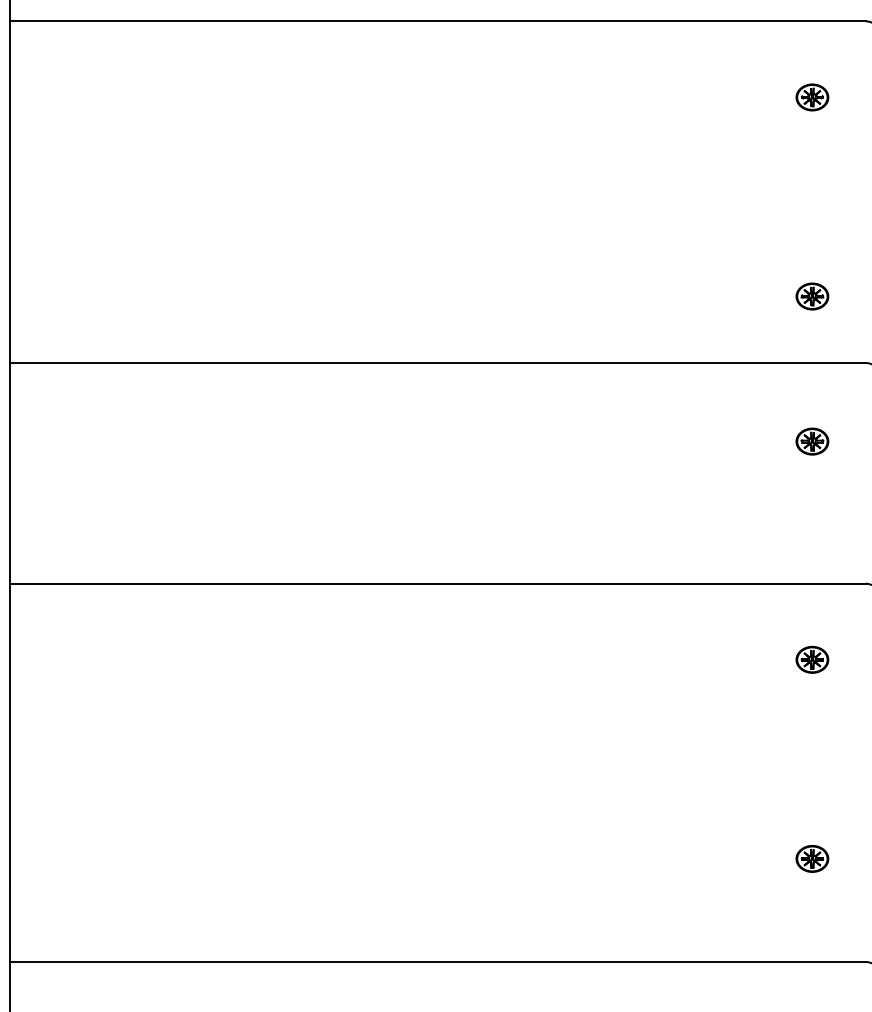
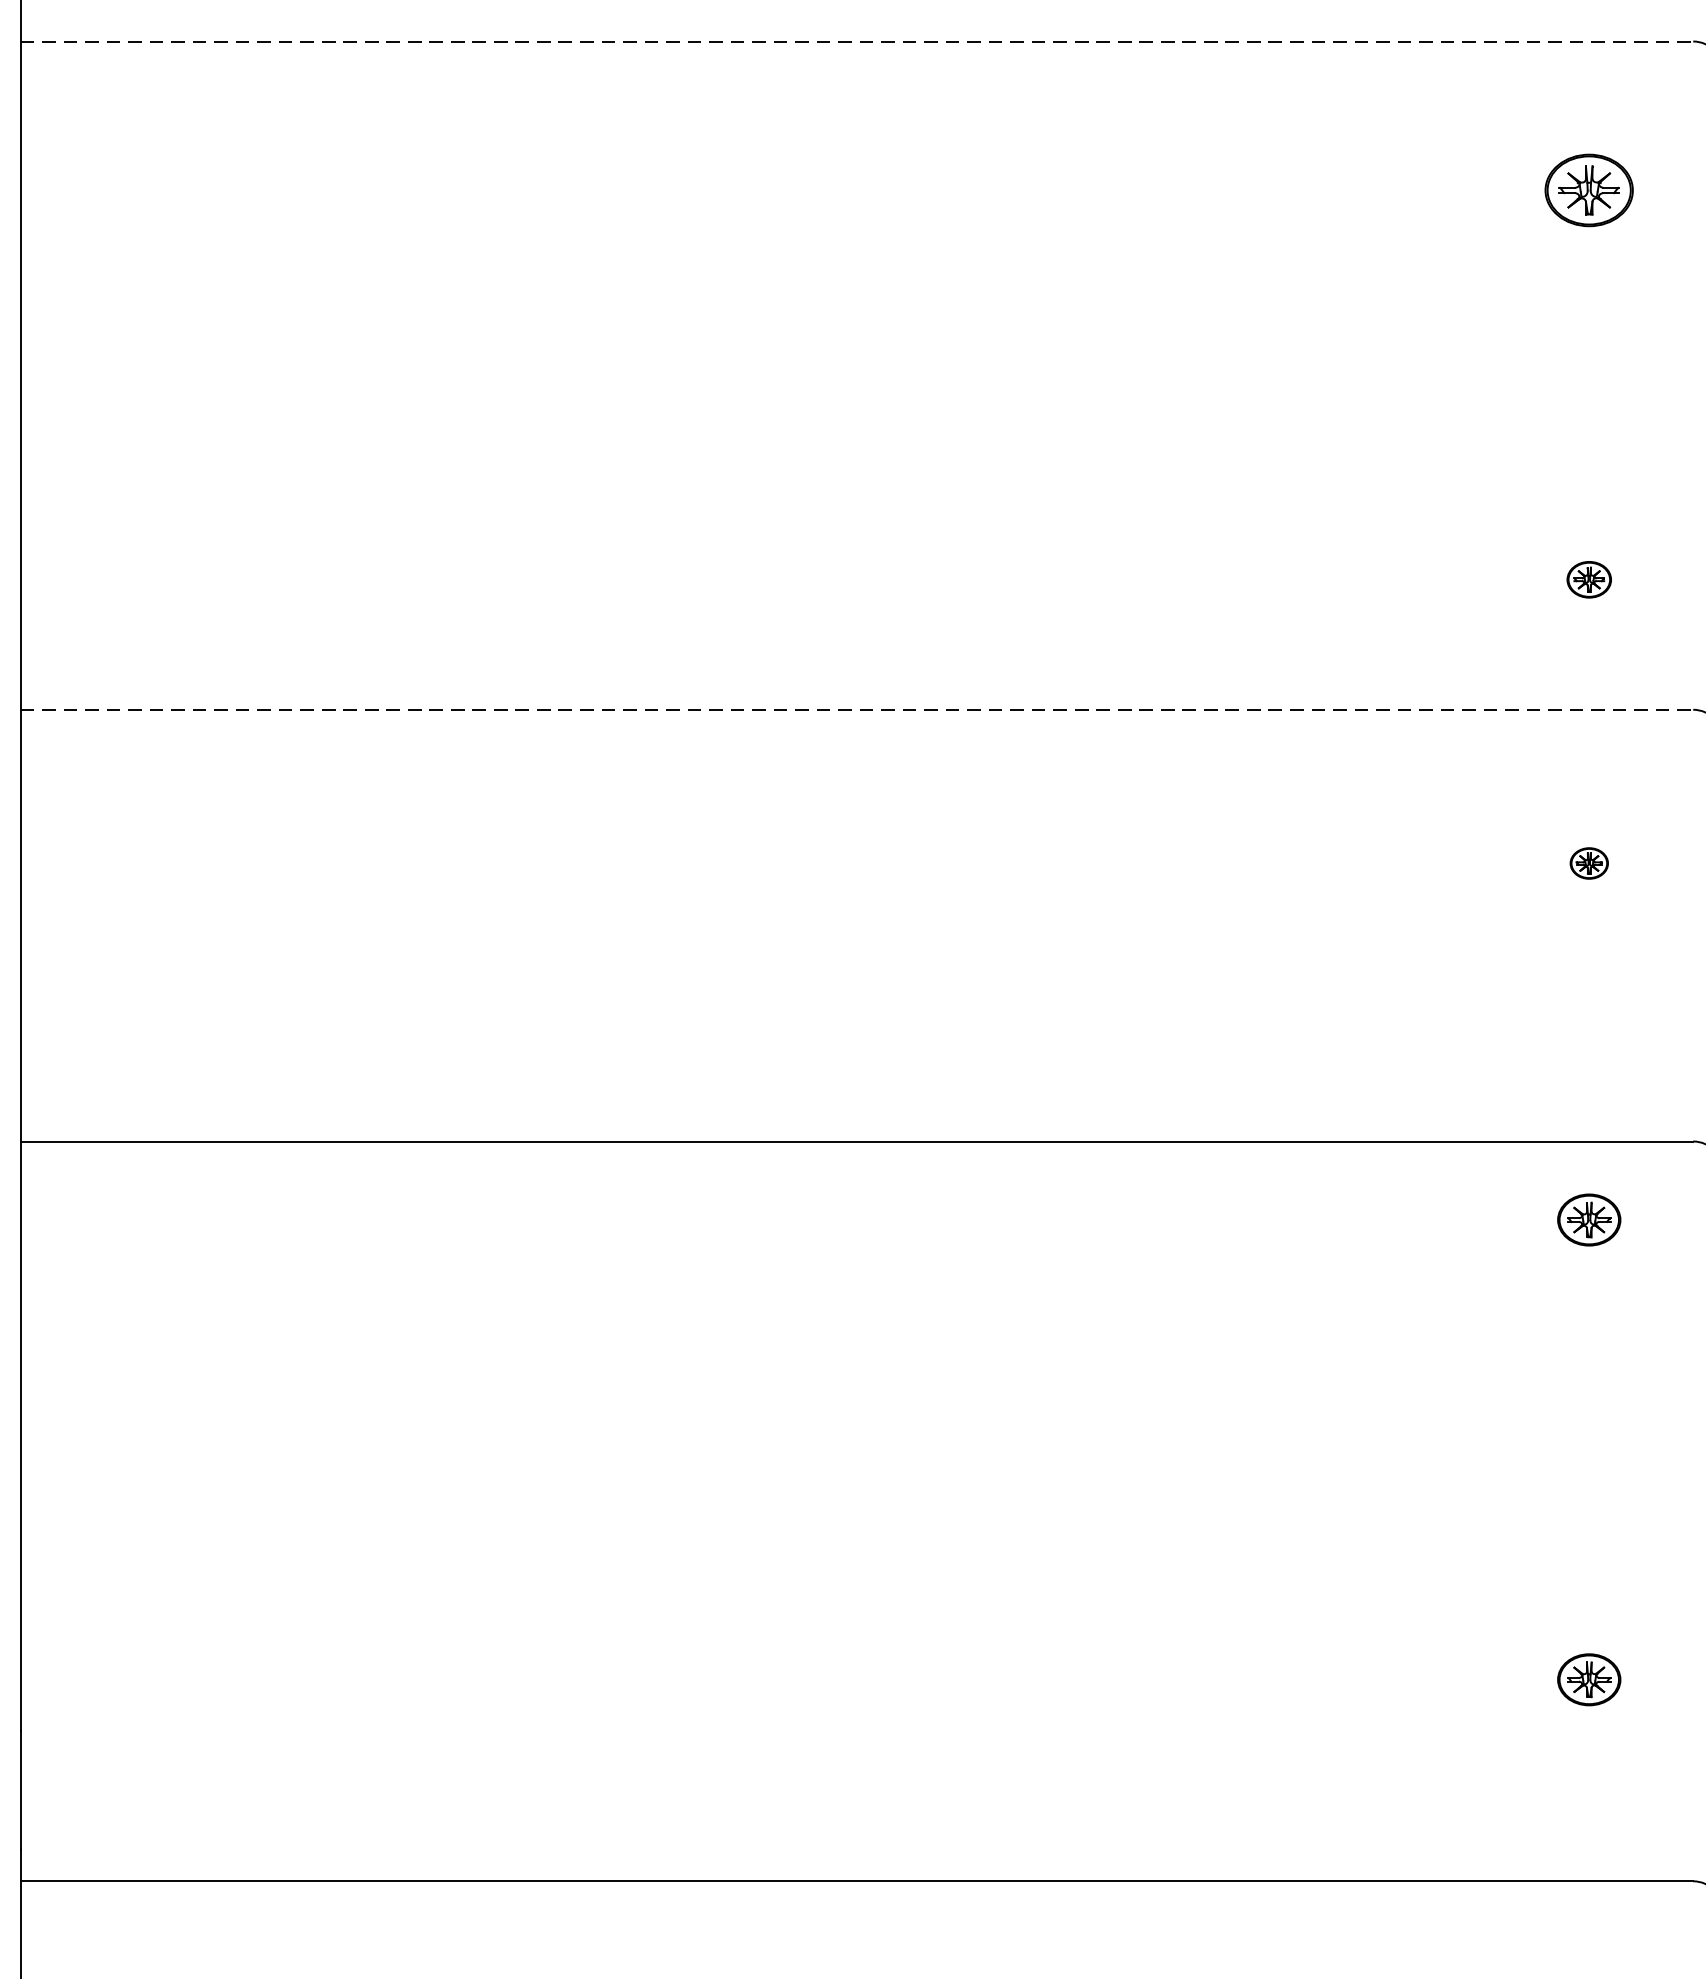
line: (438, 21) -> (857, 41), solid -> dashed
part: (812, 97) -> (1589, 190), size x1.4
part: (812, 296) -> (1589, 579), size x0.7
line: (438, 362) -> (857, 708), solid -> dashed
part: (812, 441) -> (1589, 863), size x0.6
part: (812, 659) -> (1589, 1219), moved

